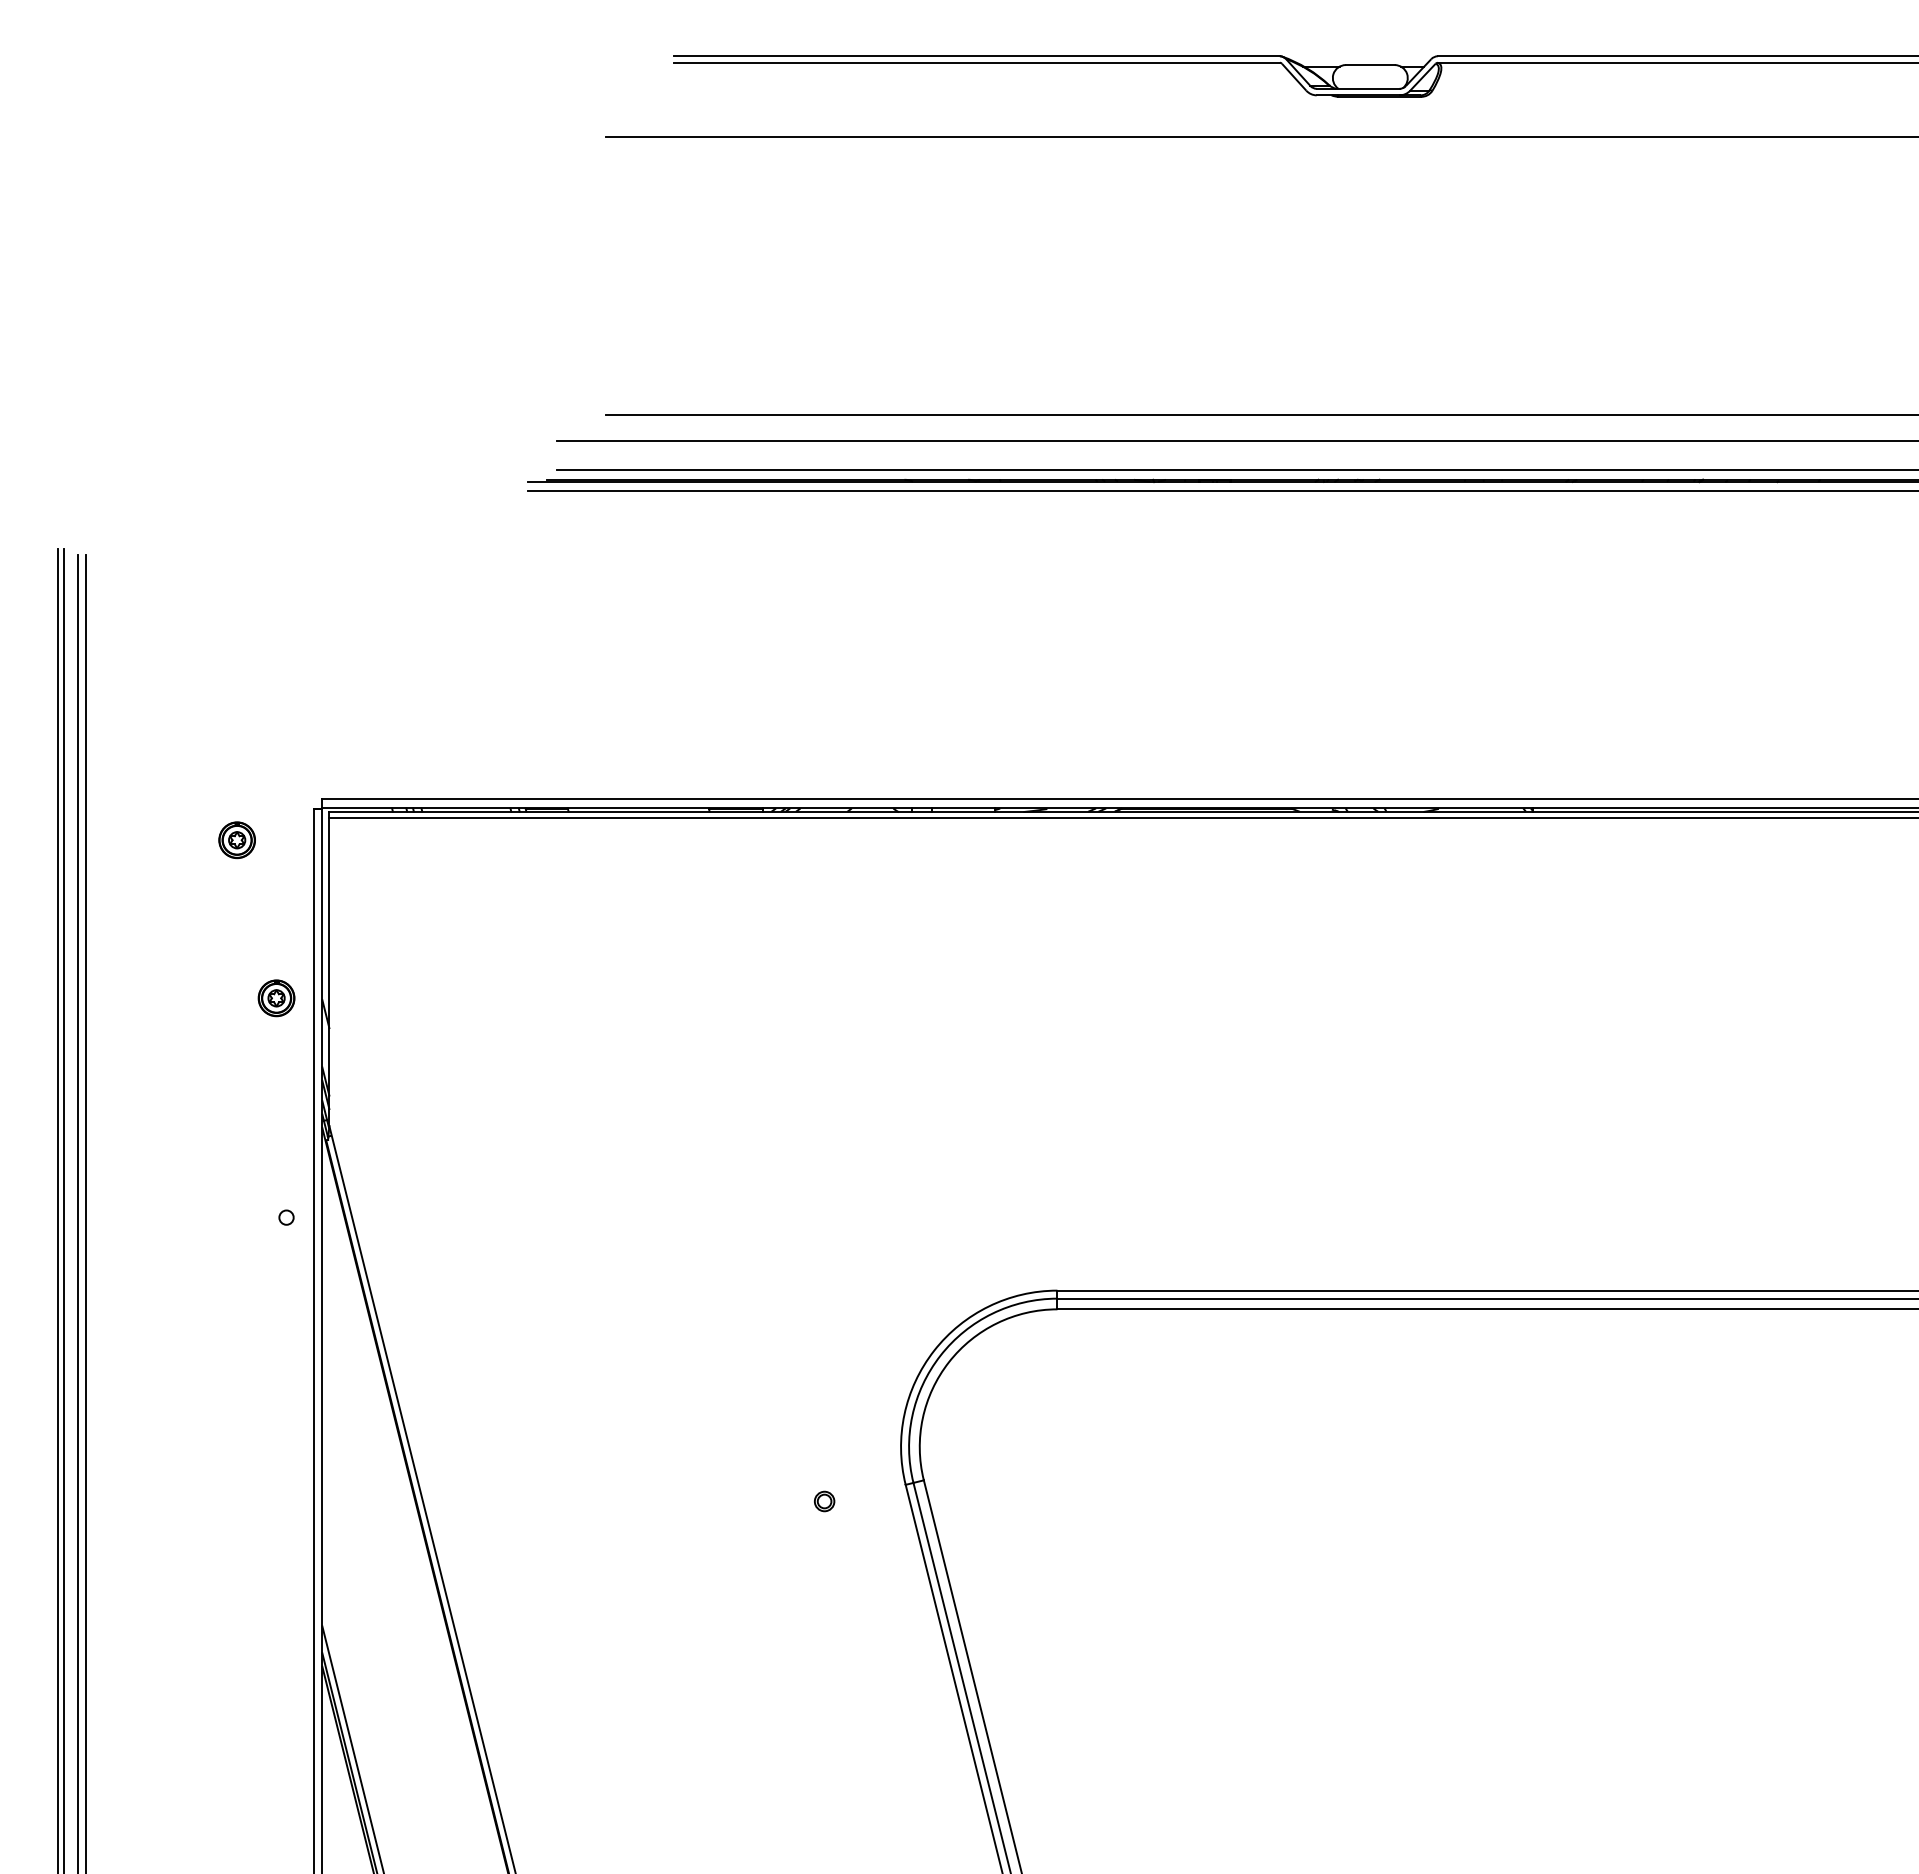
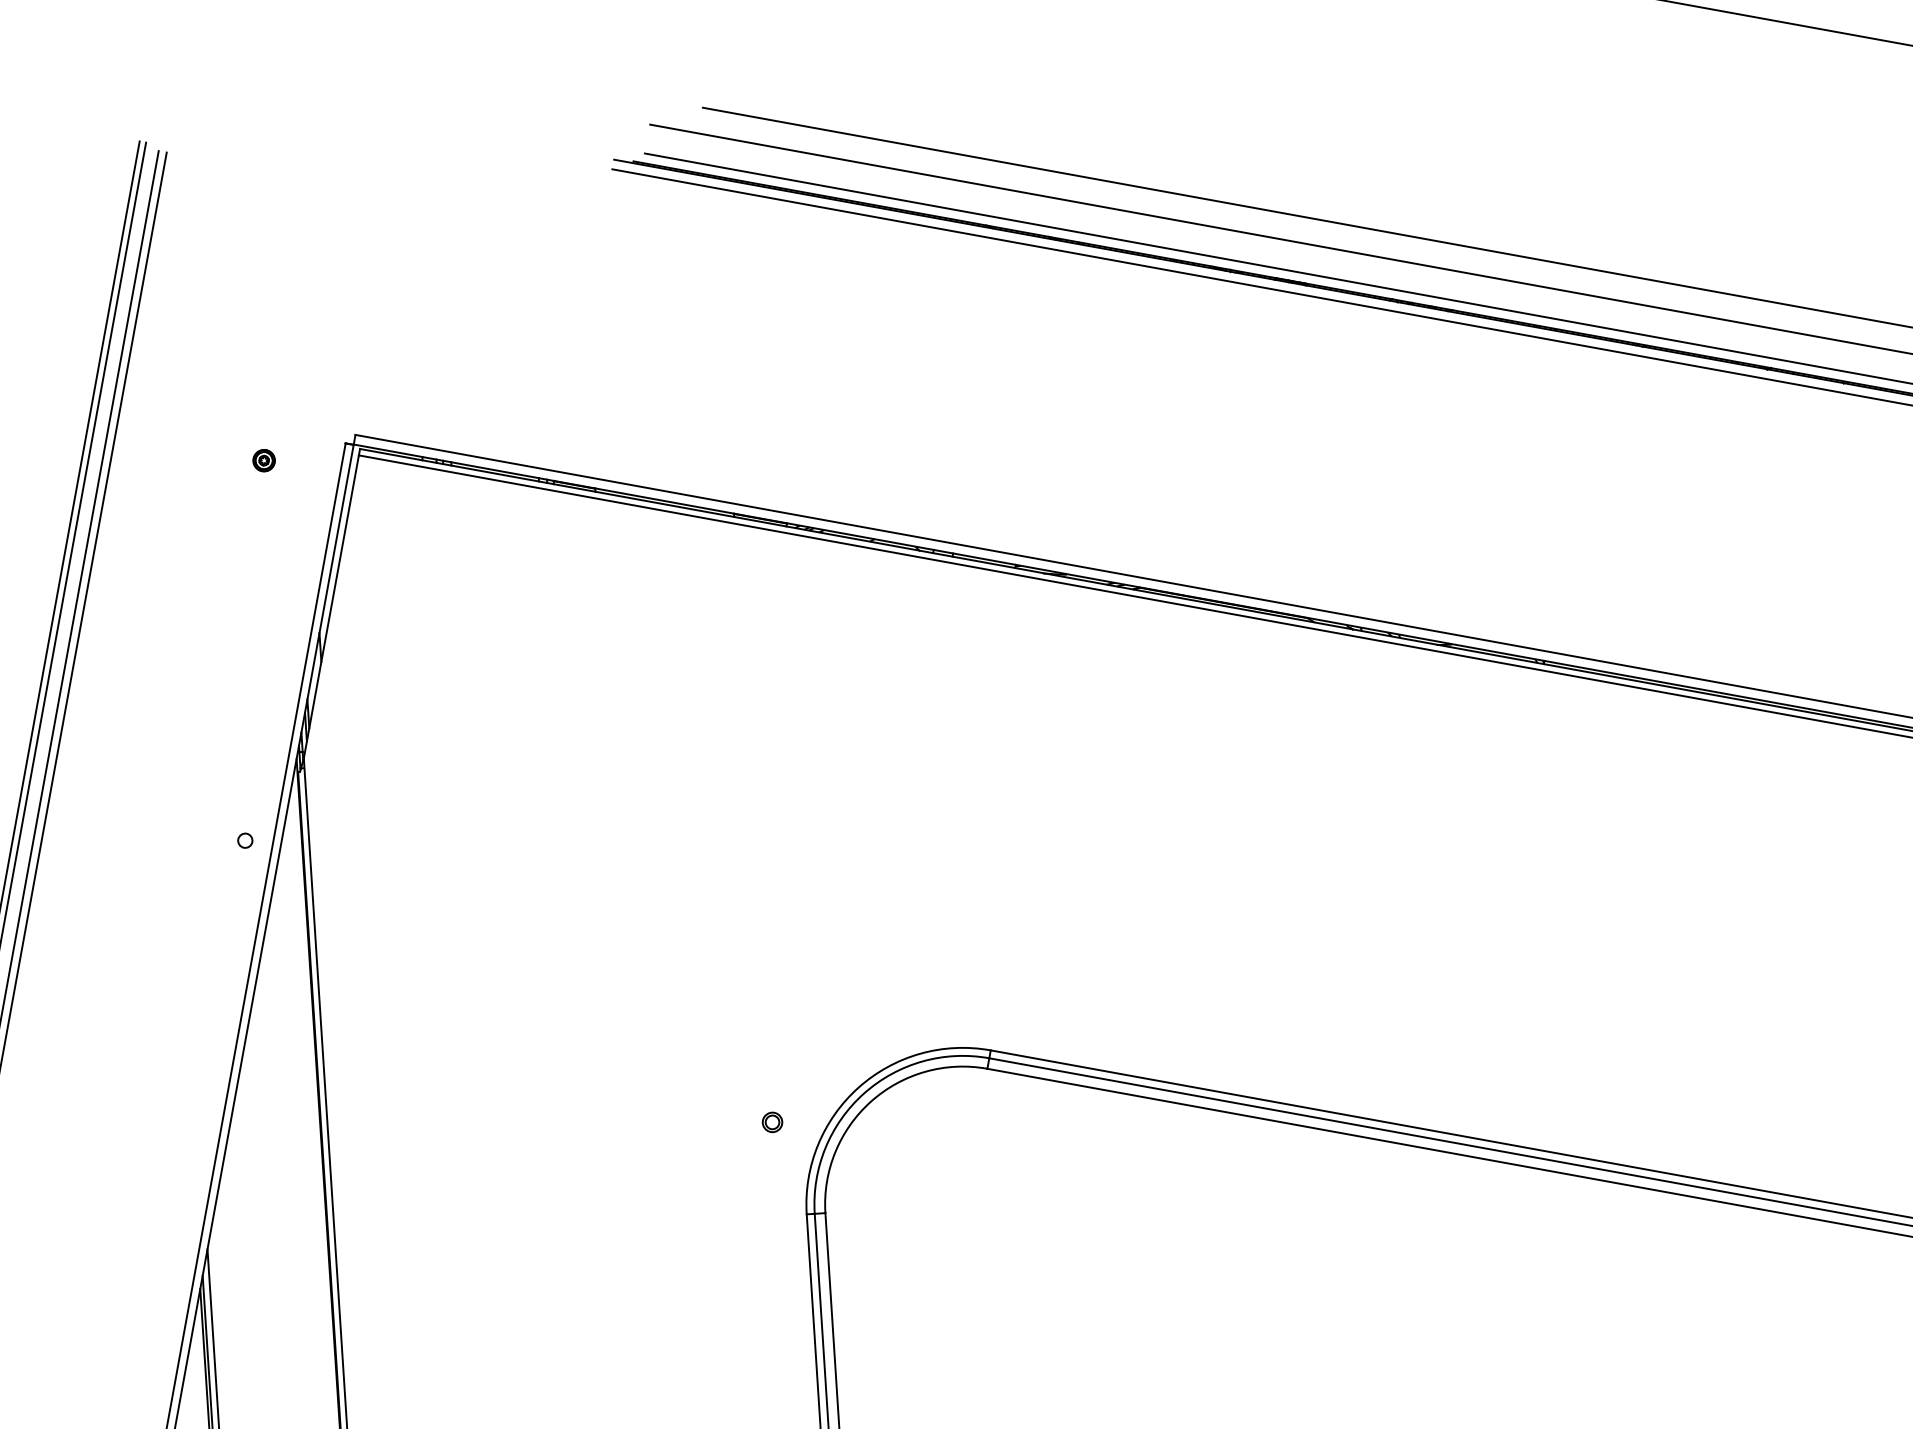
part: (236, 840) -> (263, 460), size x0.6
part: (276, 998) -> (274, 623), removed
part: (824, 1501) -> (772, 1122), moved

